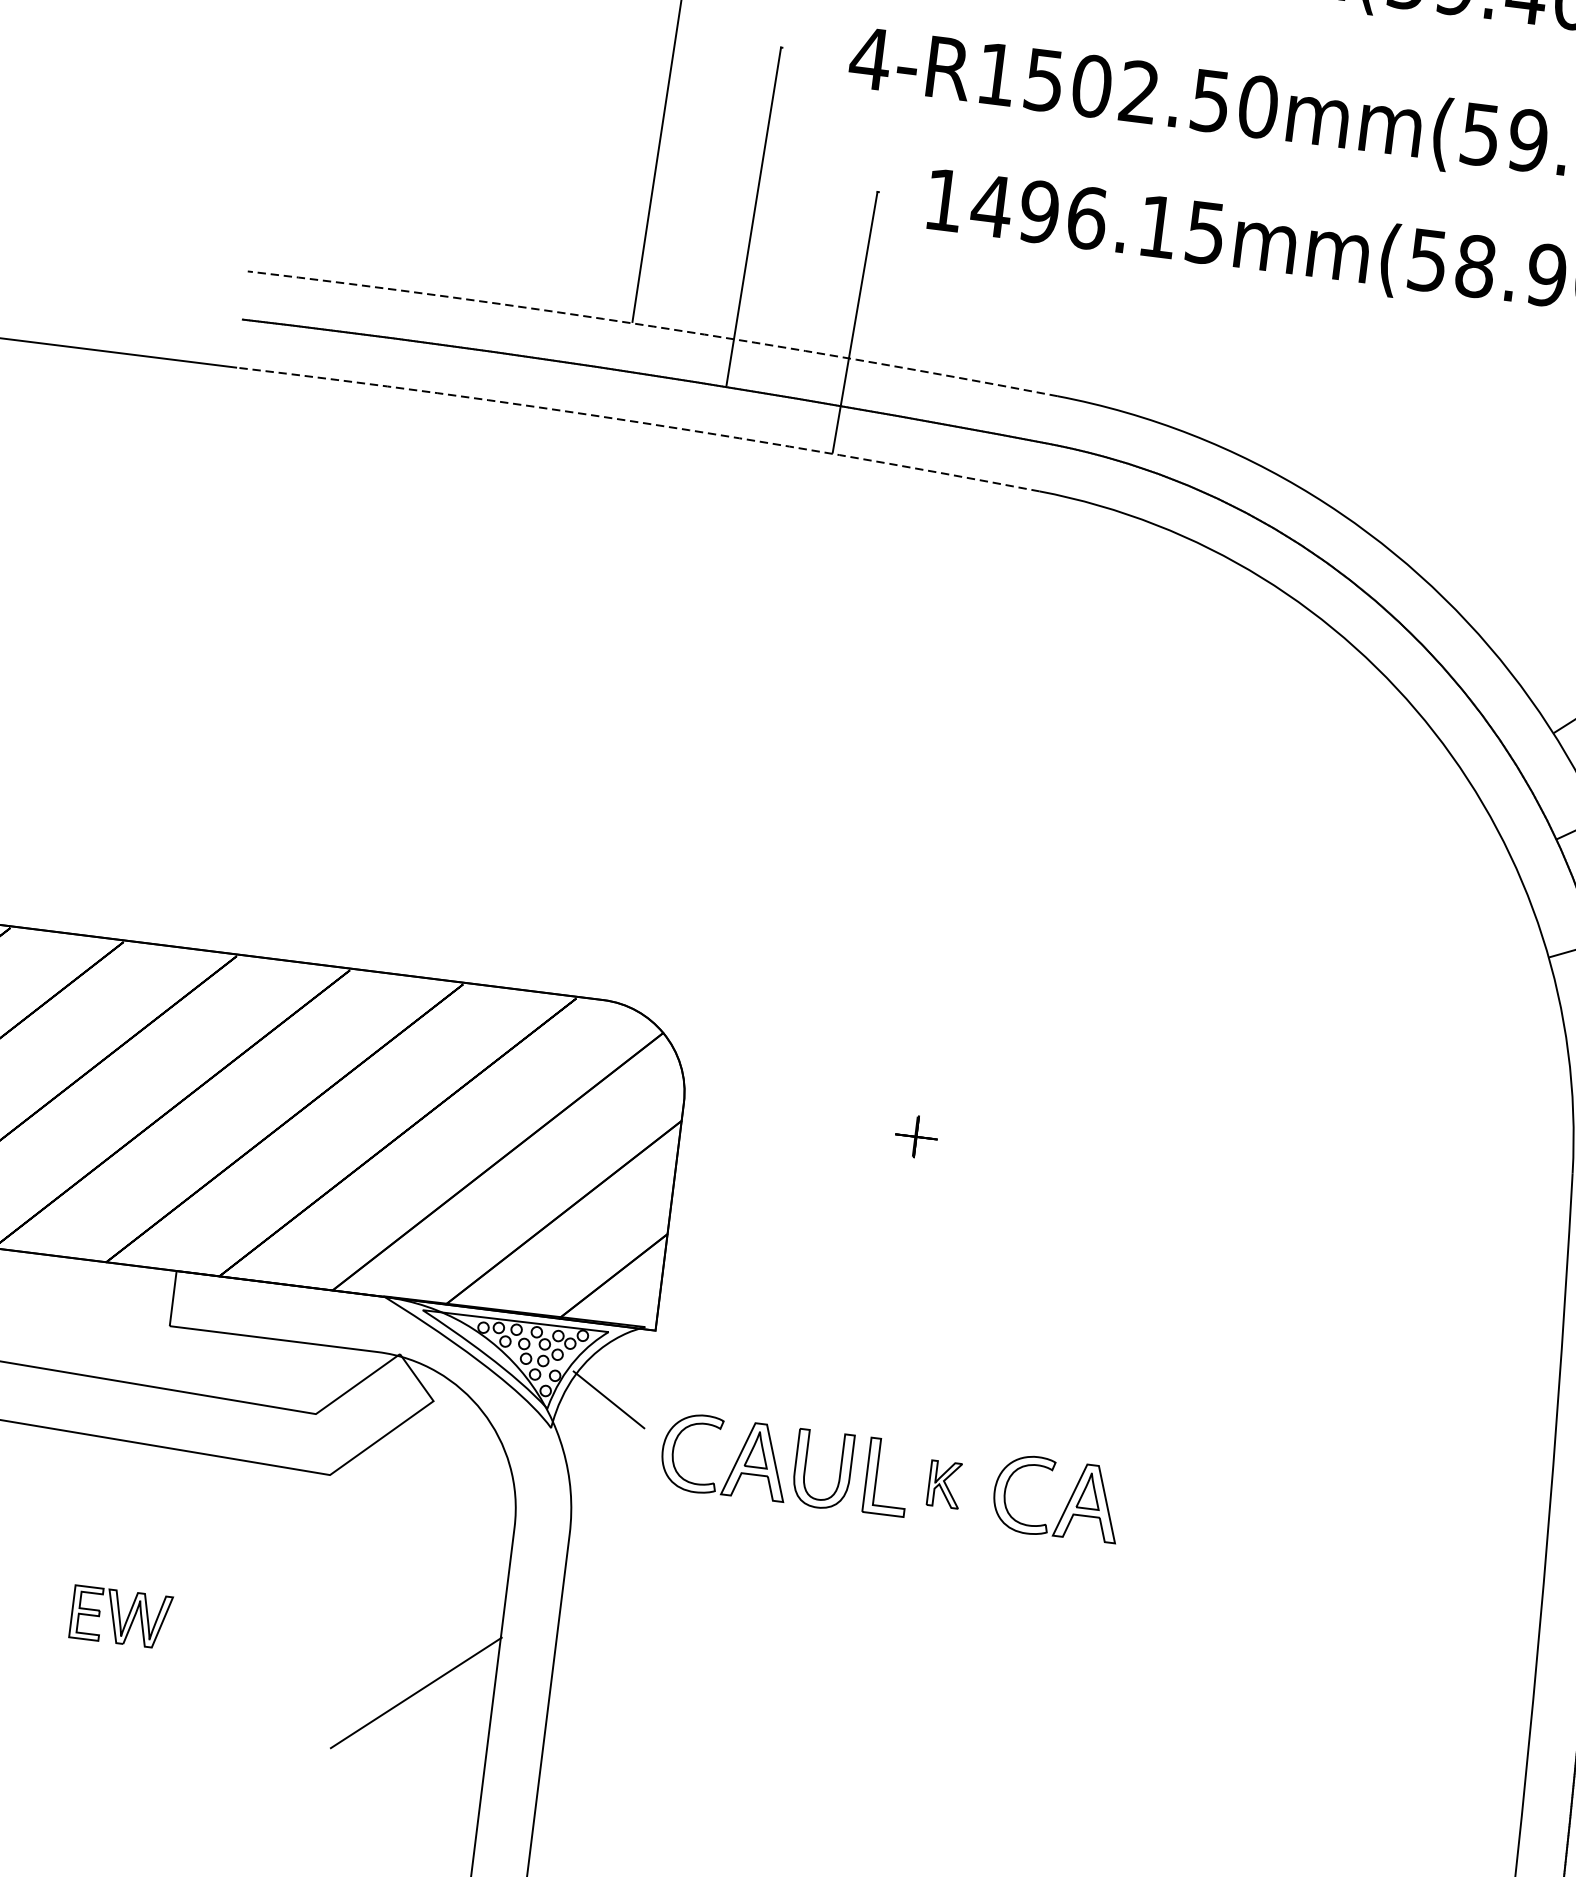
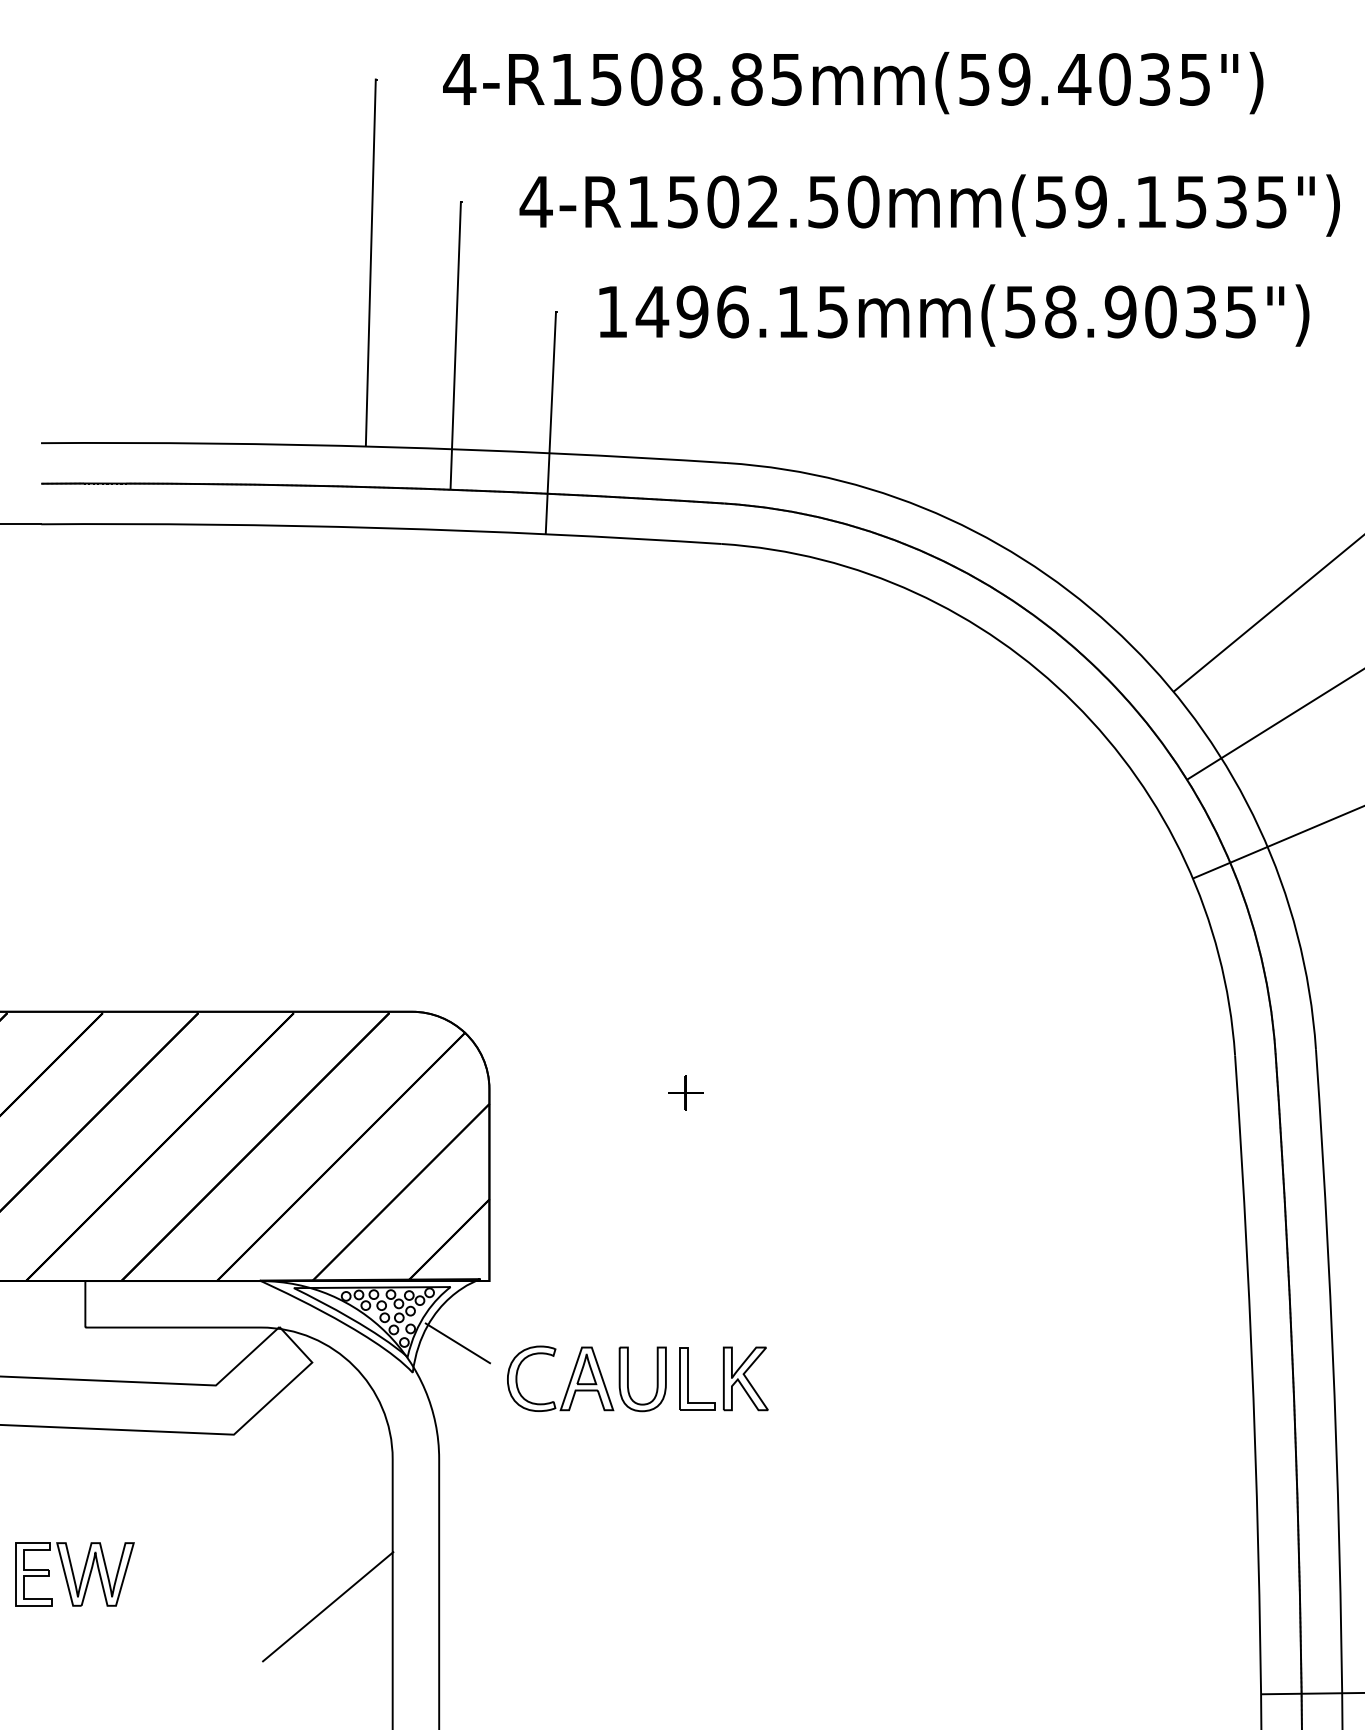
arc: (654, 327) -> (384, 447), dashed -> solid
arc: (638, 422) -> (381, 528), dashed -> solid
part: (944, 1484) -> (745, 1378), size x1.67
part: (1067, 1501) -> (849, 1380), removed
part: (120, 1617) -> (74, 1574), size x1.43

